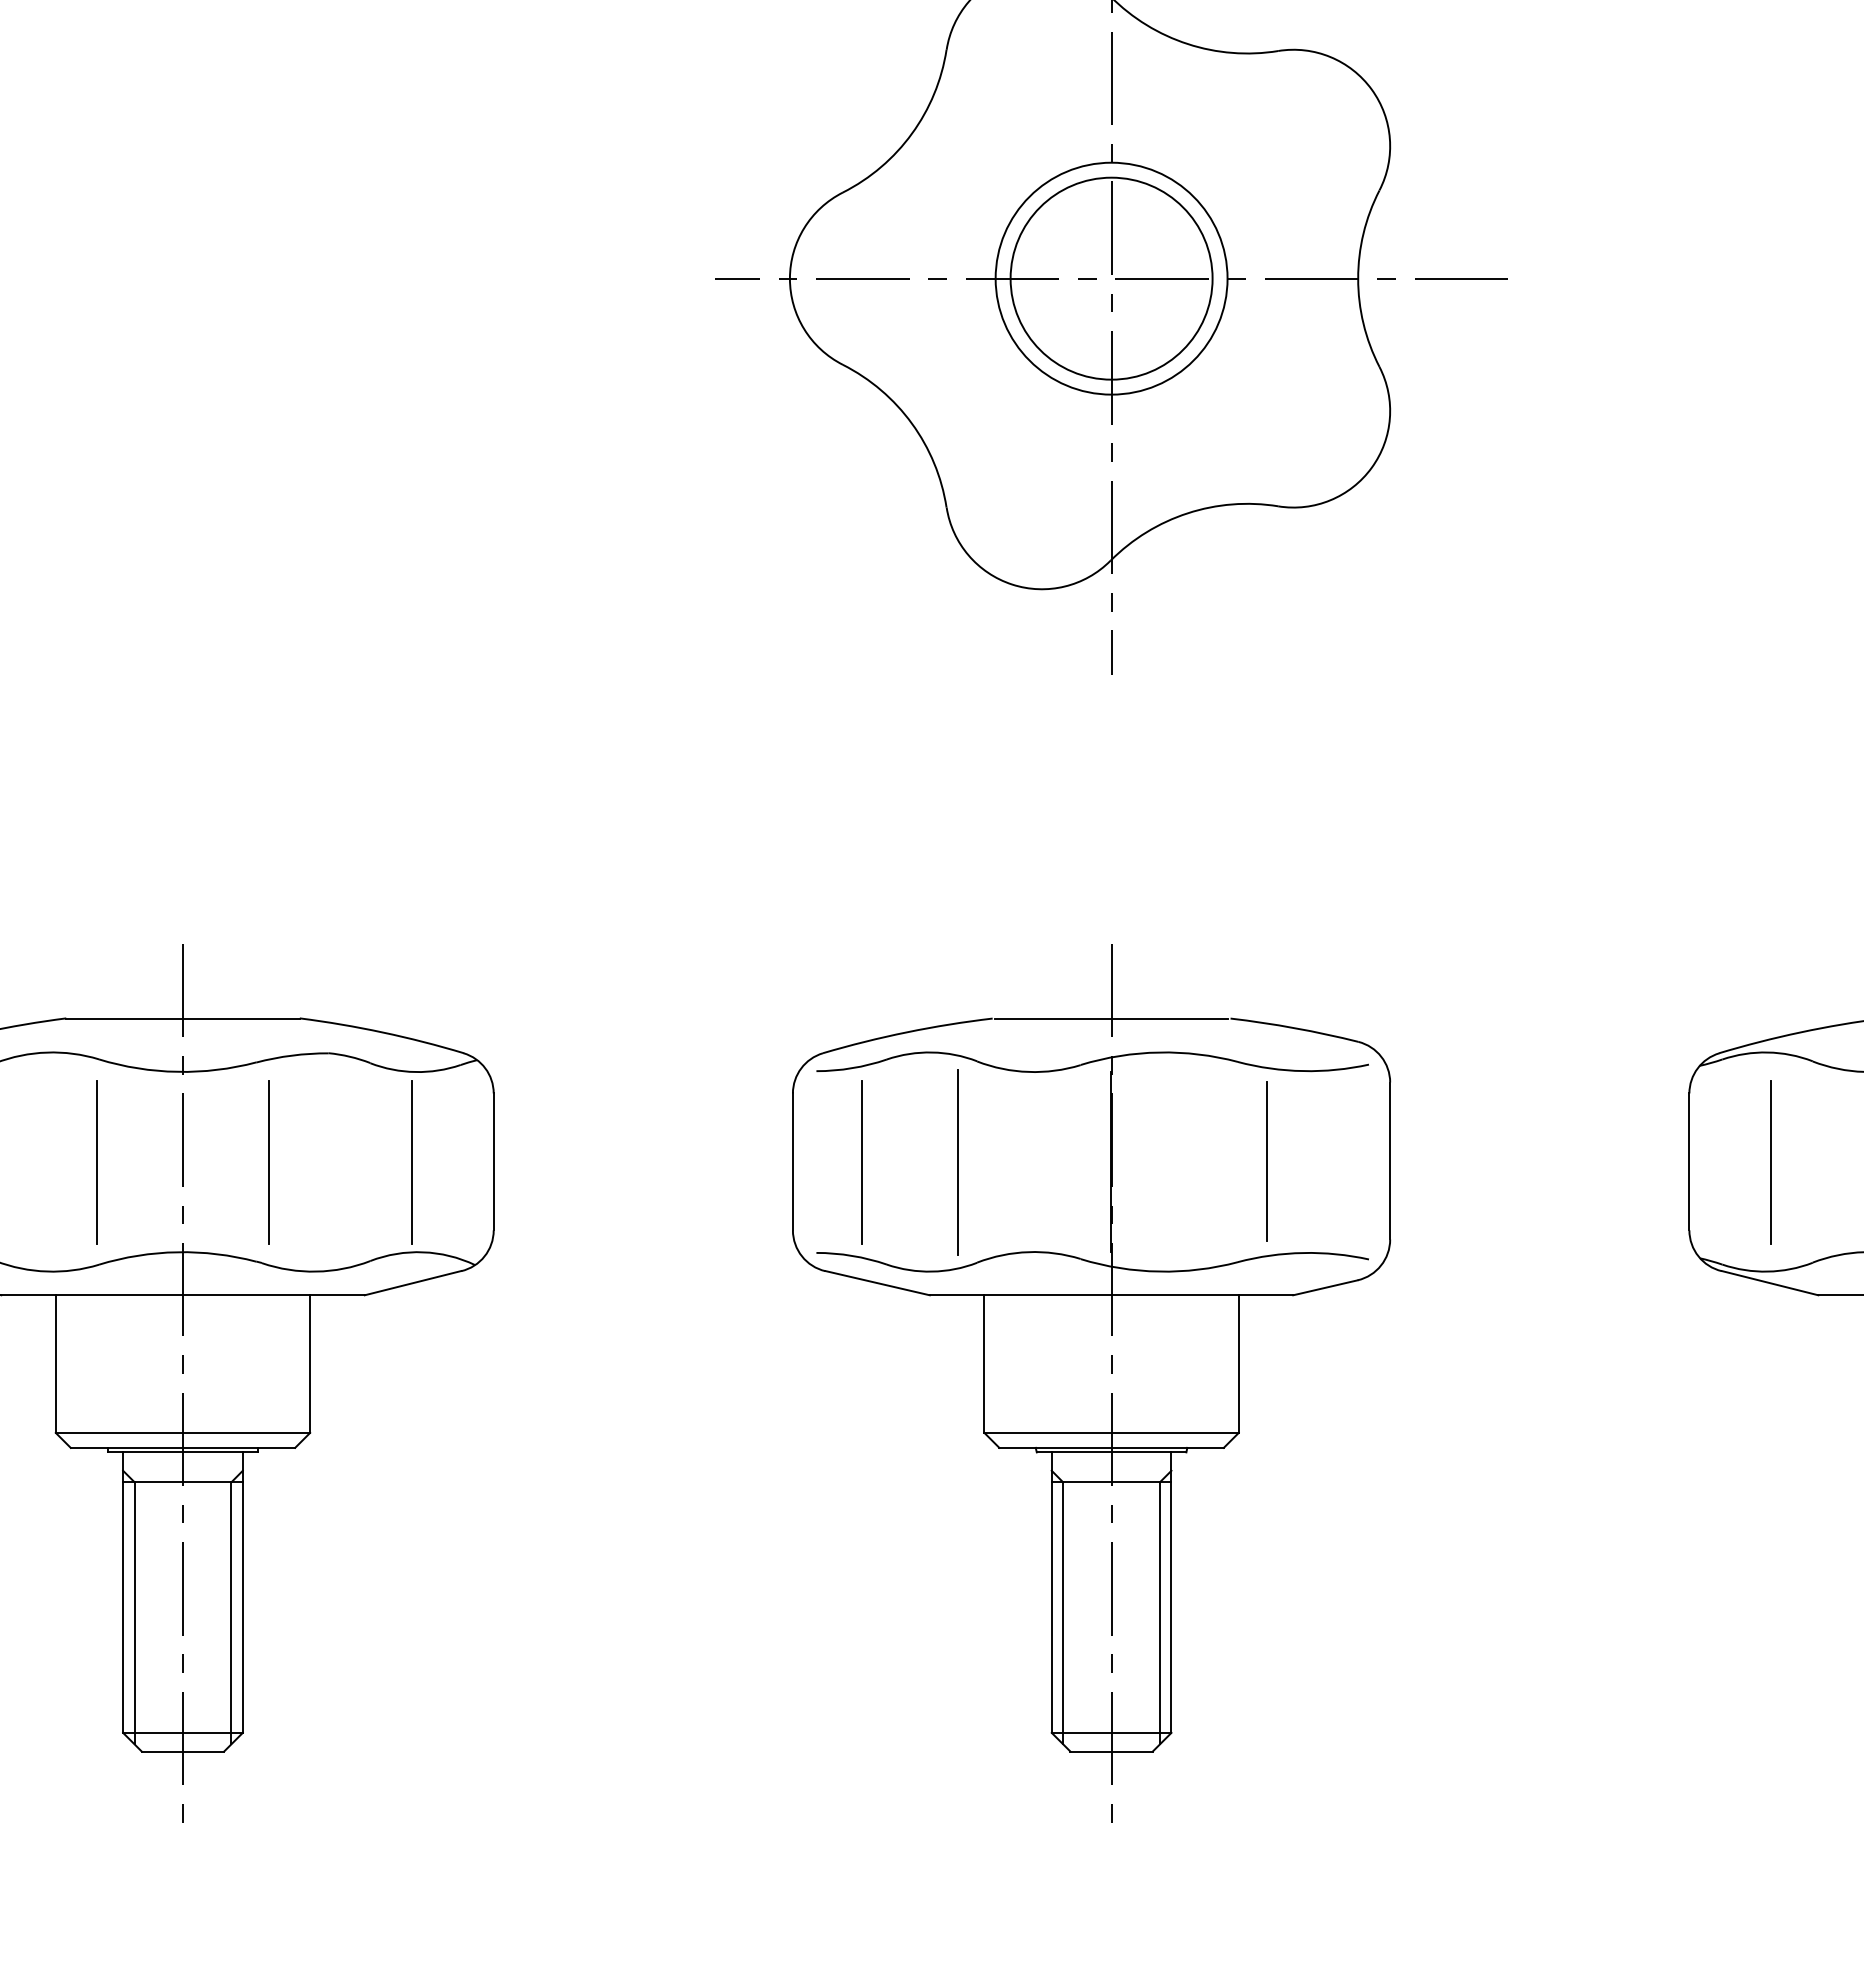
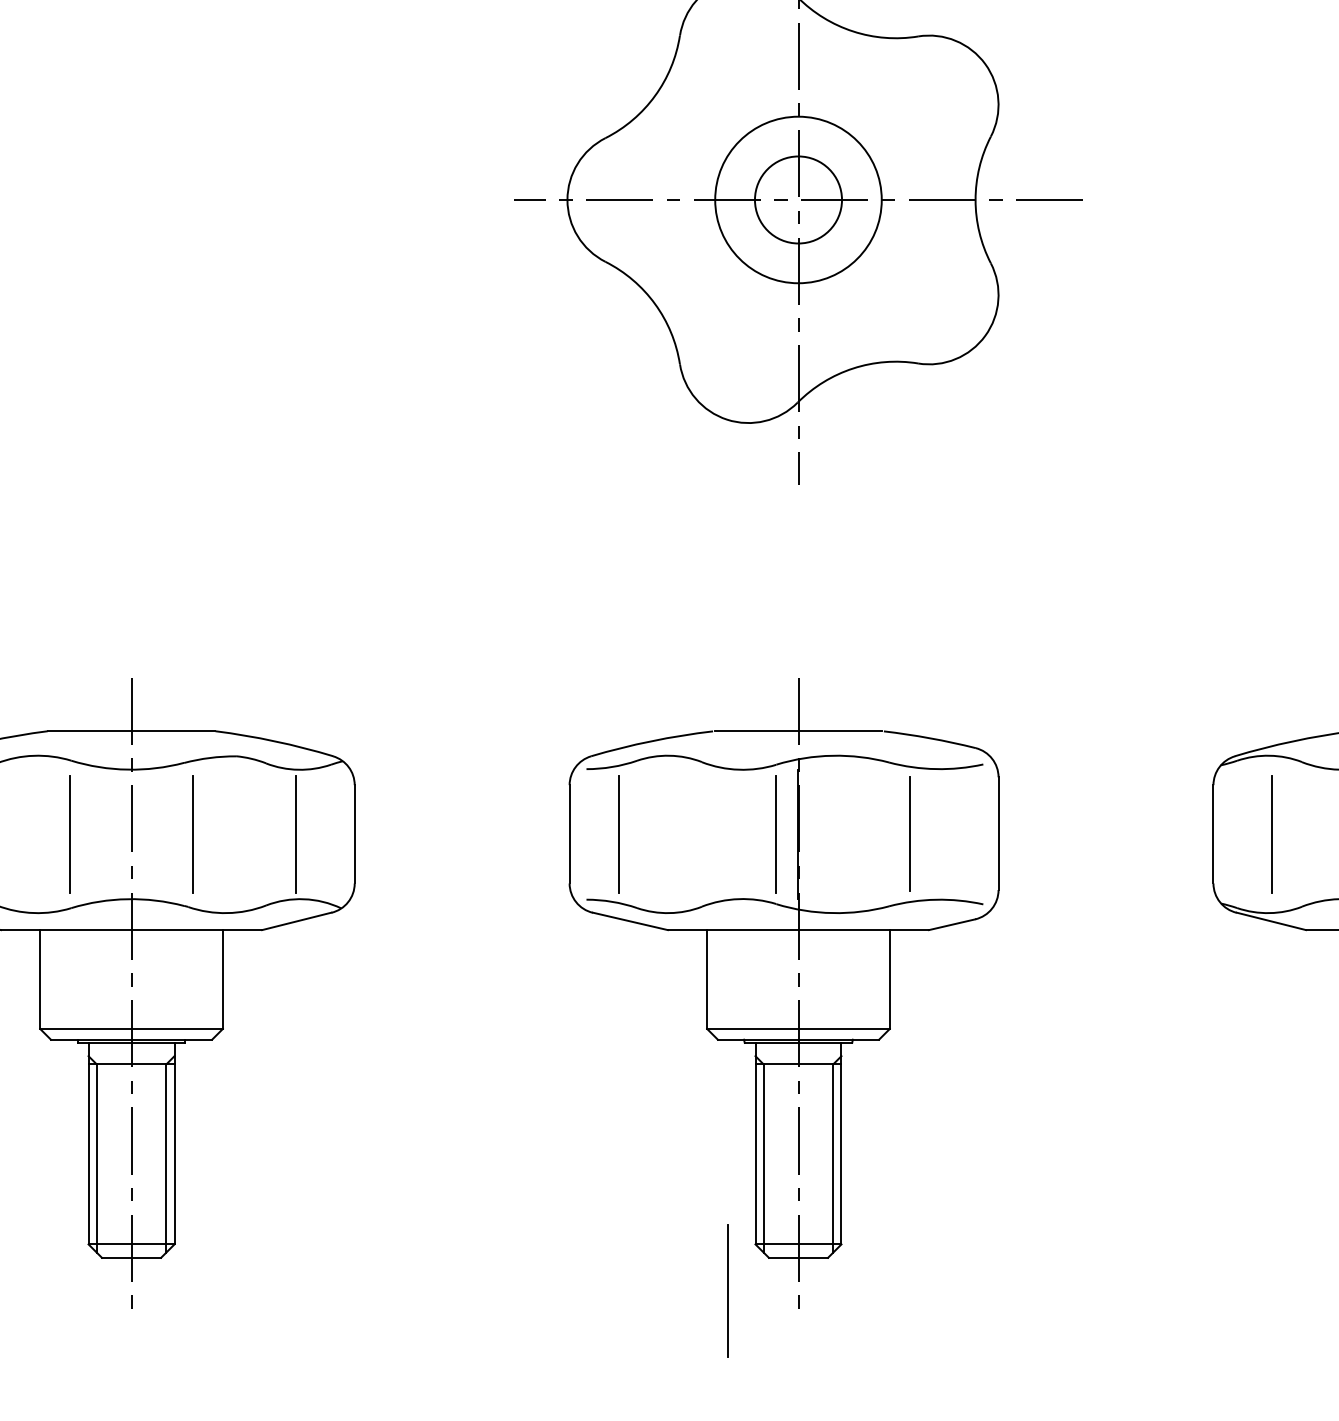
circle: (1111, 278) -> (798, 199), size x0.6
line: (957, 1162) -> (727, 1290), moved
line: (1080, 1162) -> (776, 834), added

